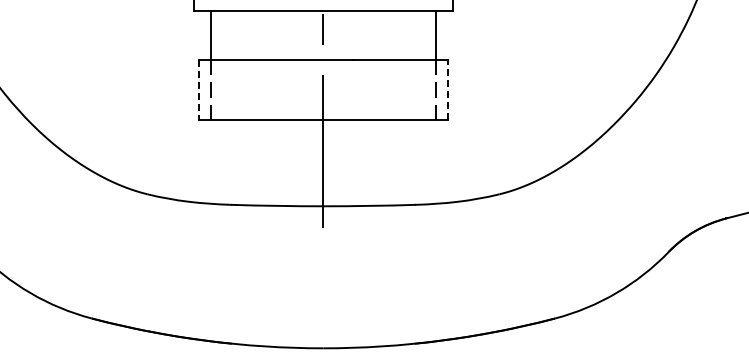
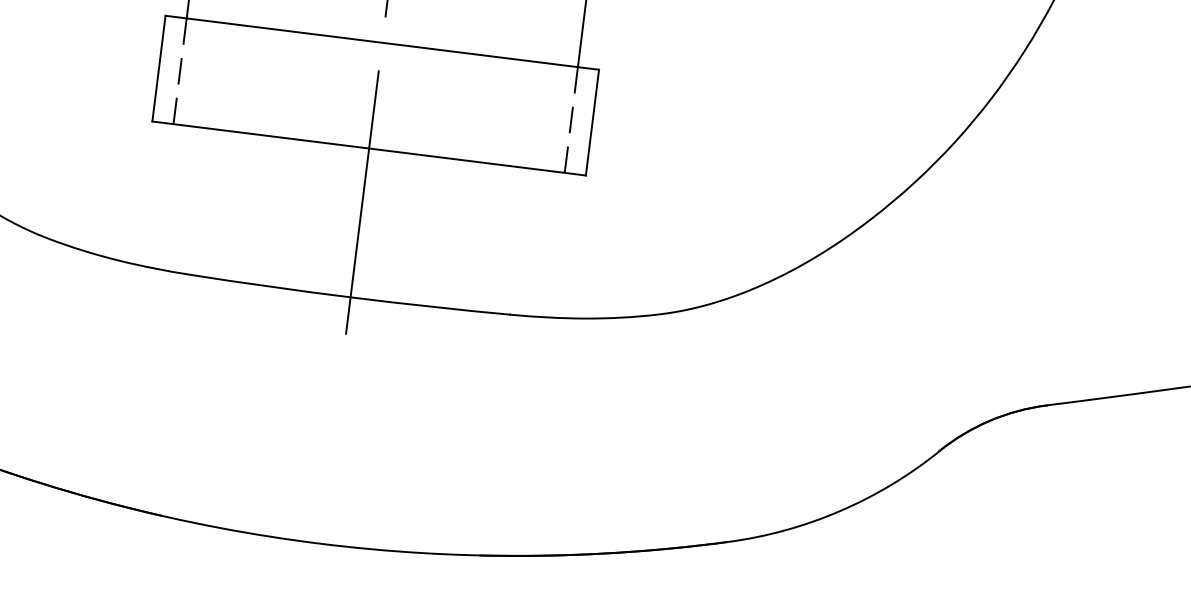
line: (448, 89) -> (592, 121), dashed -> solid
line: (198, 90) -> (158, 69), dashed -> solid

